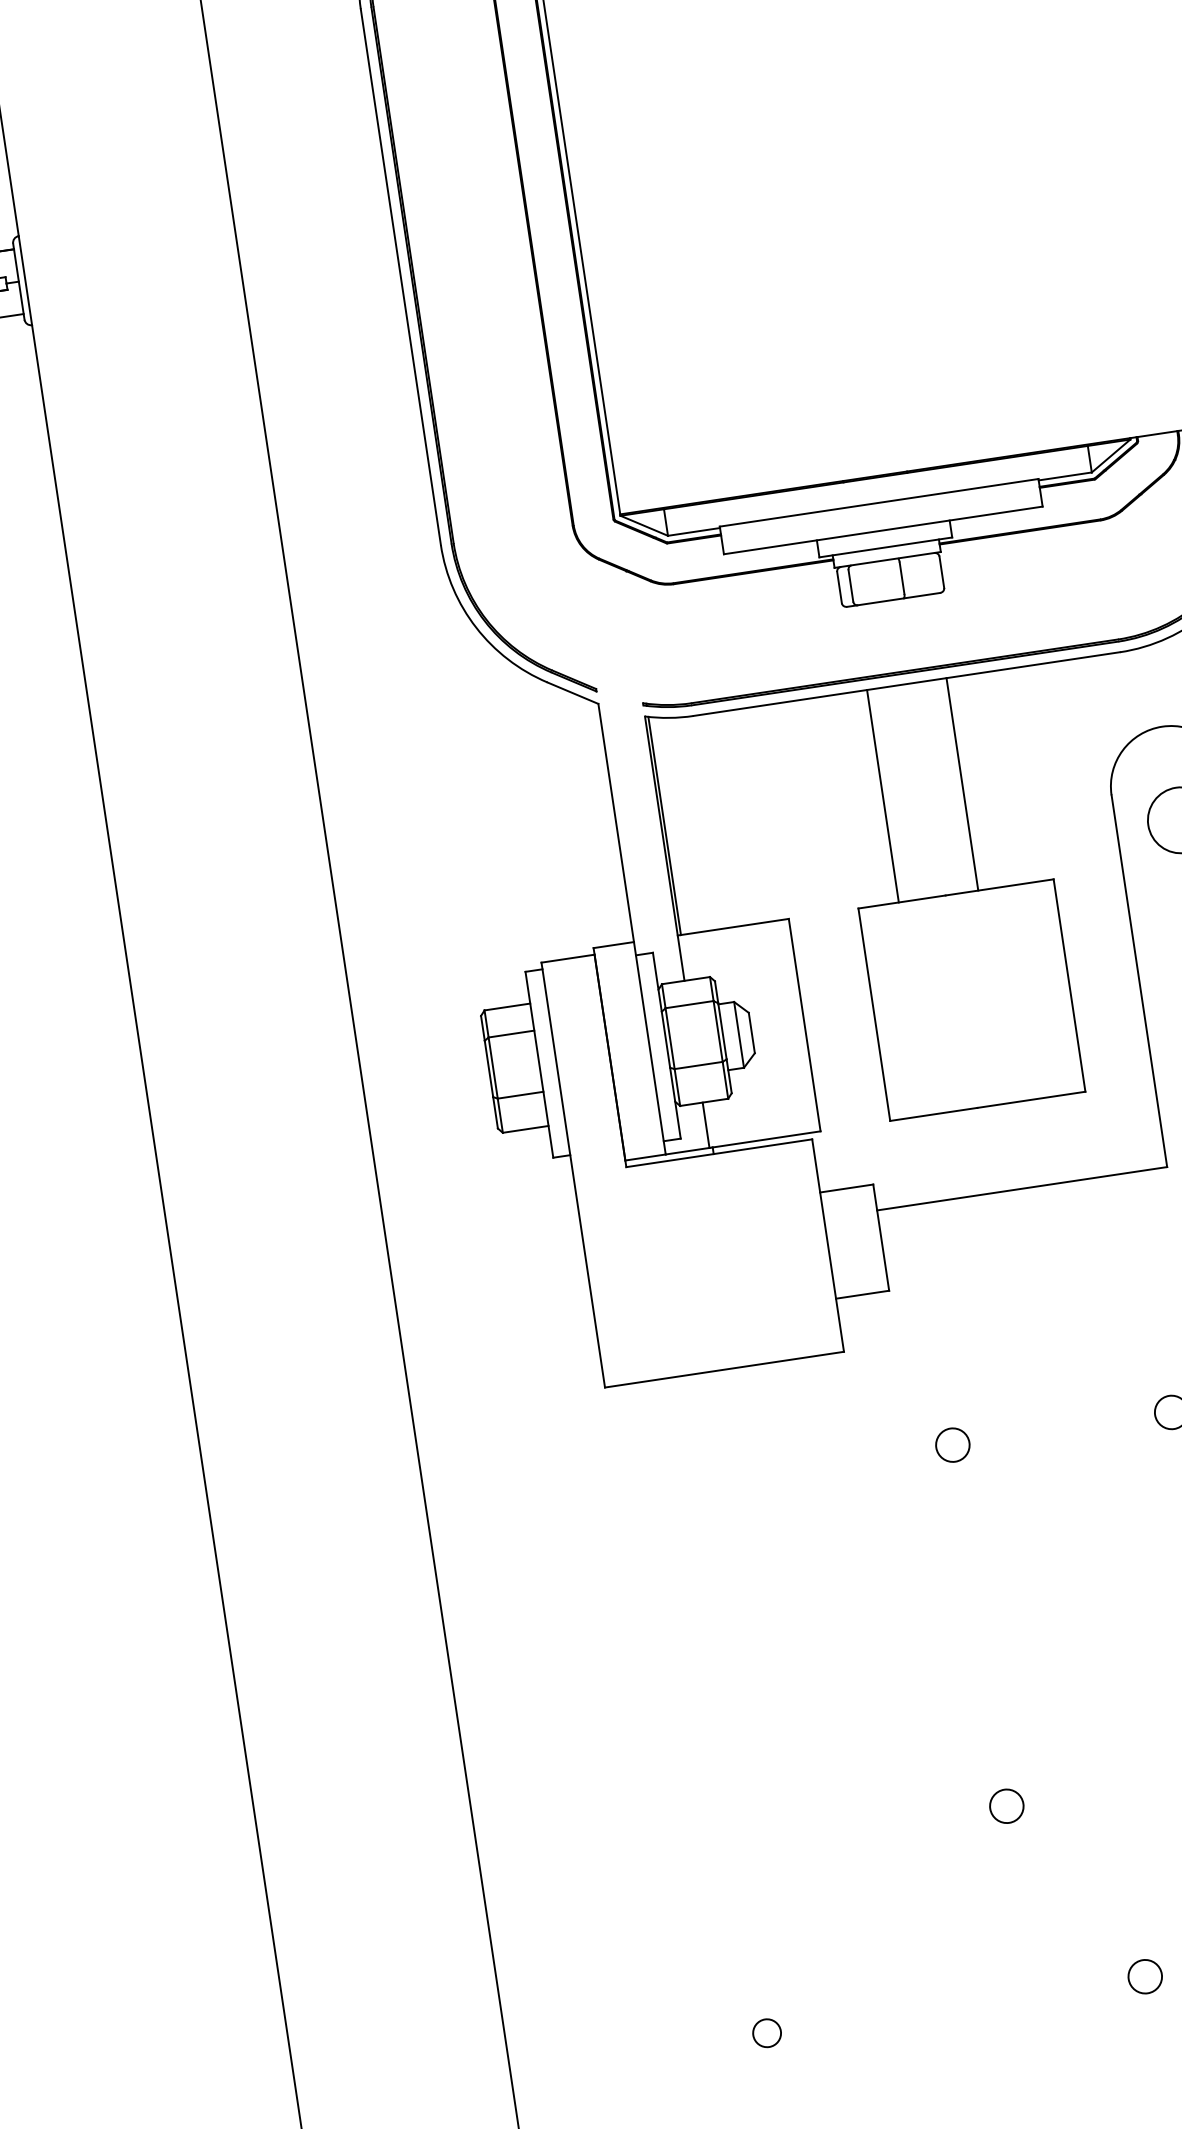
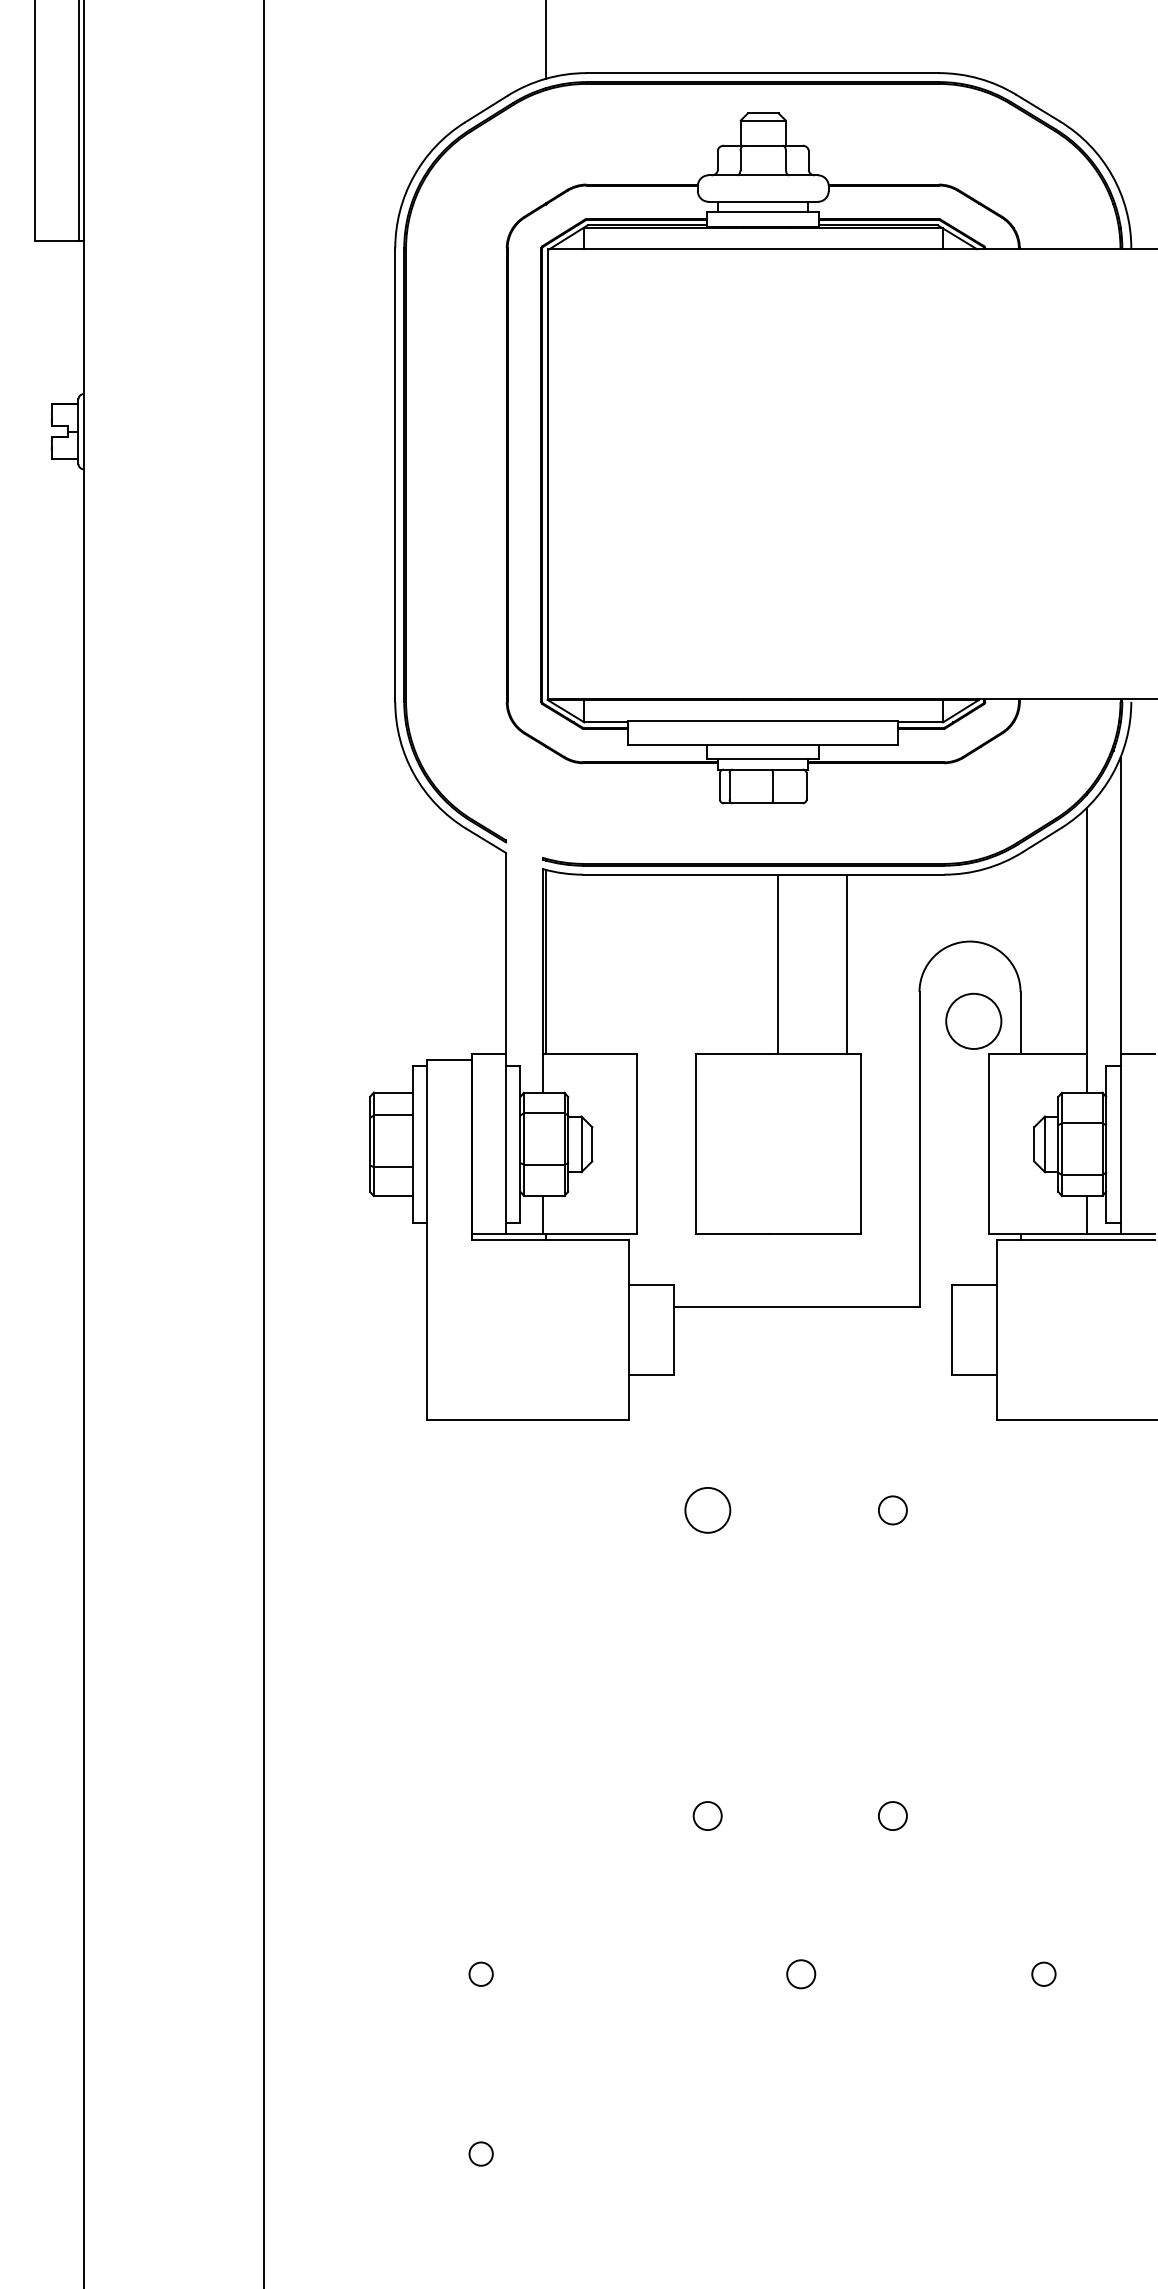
line: (962, 784) -> (847, 964), moved
line: (883, 796) -> (778, 964), moved
circle: (952, 1445) -> (707, 1510), size x1.6

